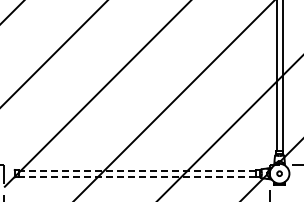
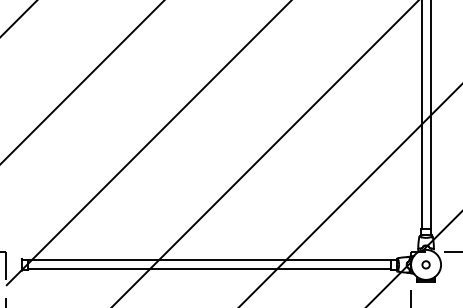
line: (137, 170) -> (209, 259), dashed -> solid
line: (137, 176) -> (209, 269), dashed -> solid

